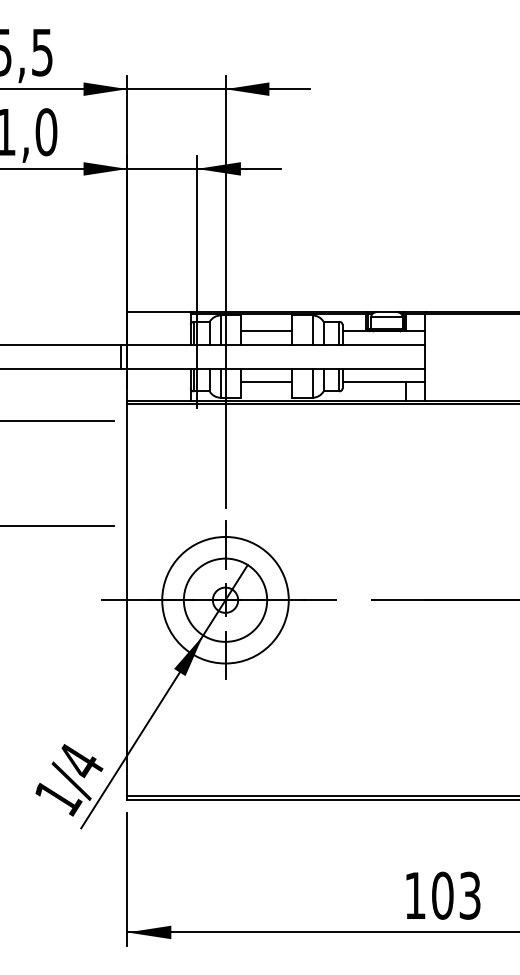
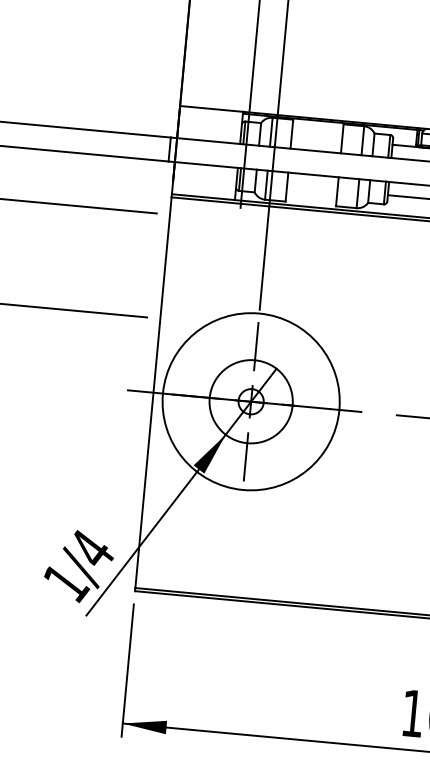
line: (266, 331) -> (316, 137), removed
line: (266, 381) -> (312, 187), removed
circle: (225, 599) -> (251, 401), size x1.4

